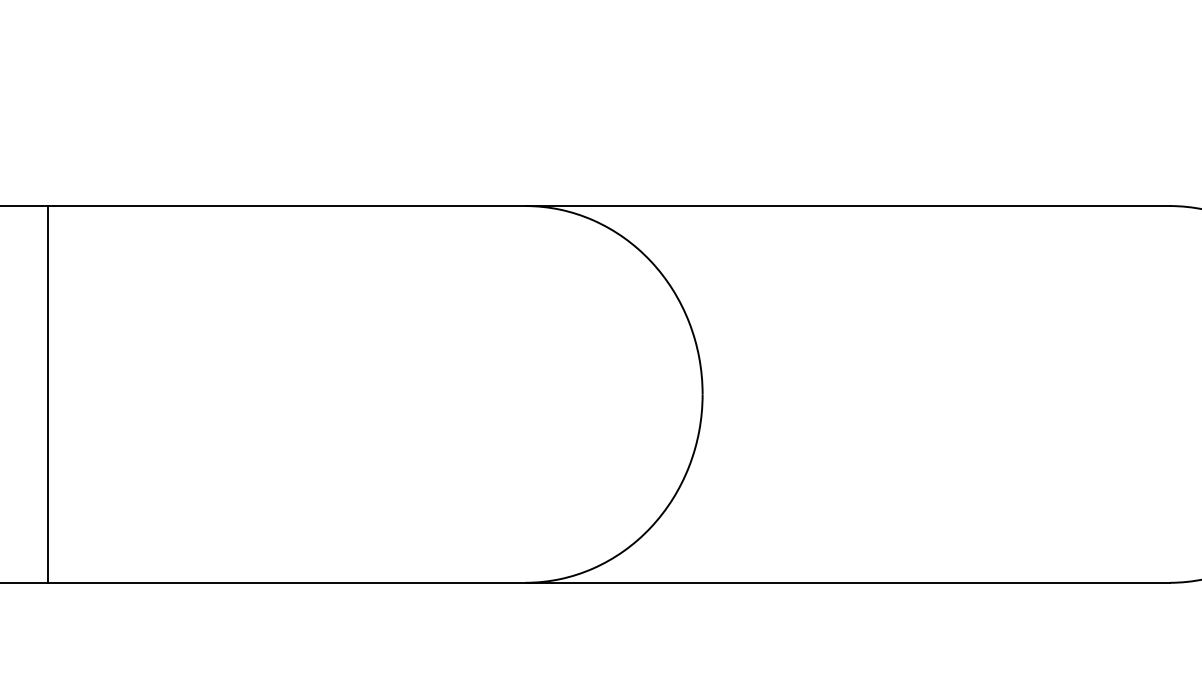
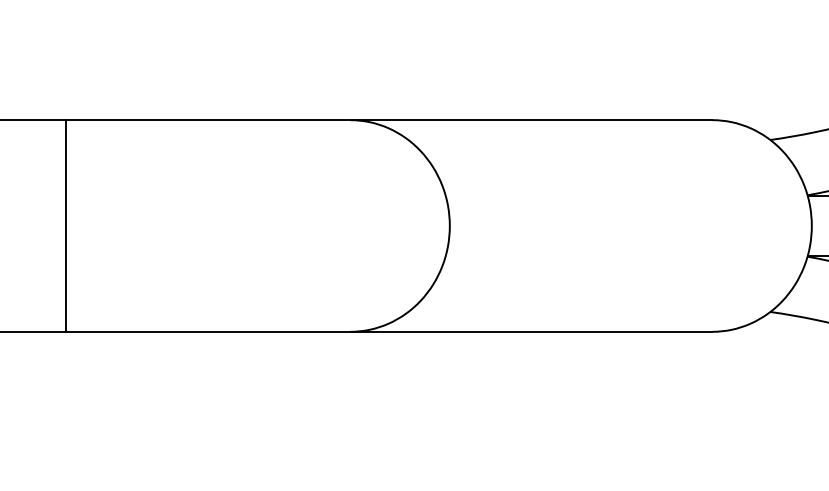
line: (48, 393) -> (66, 225), moved

